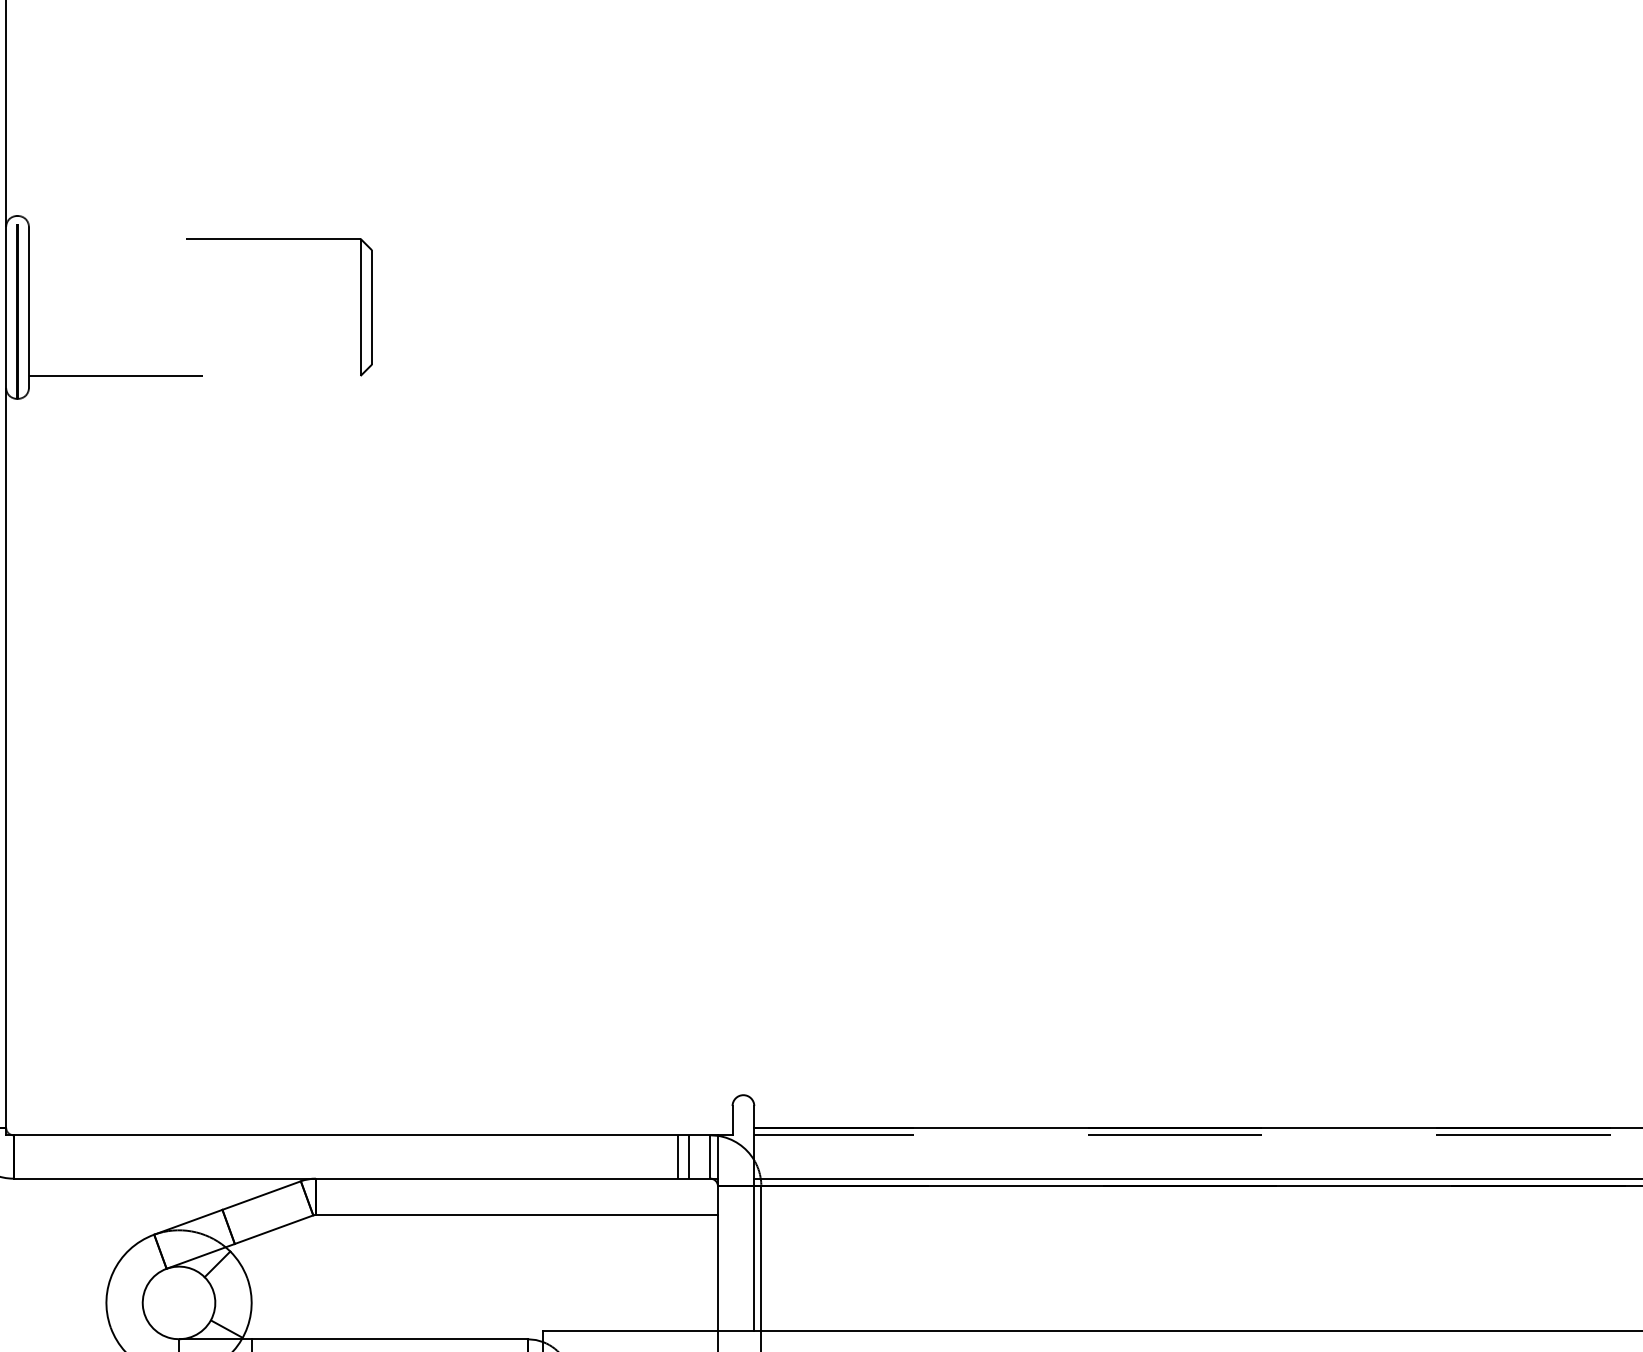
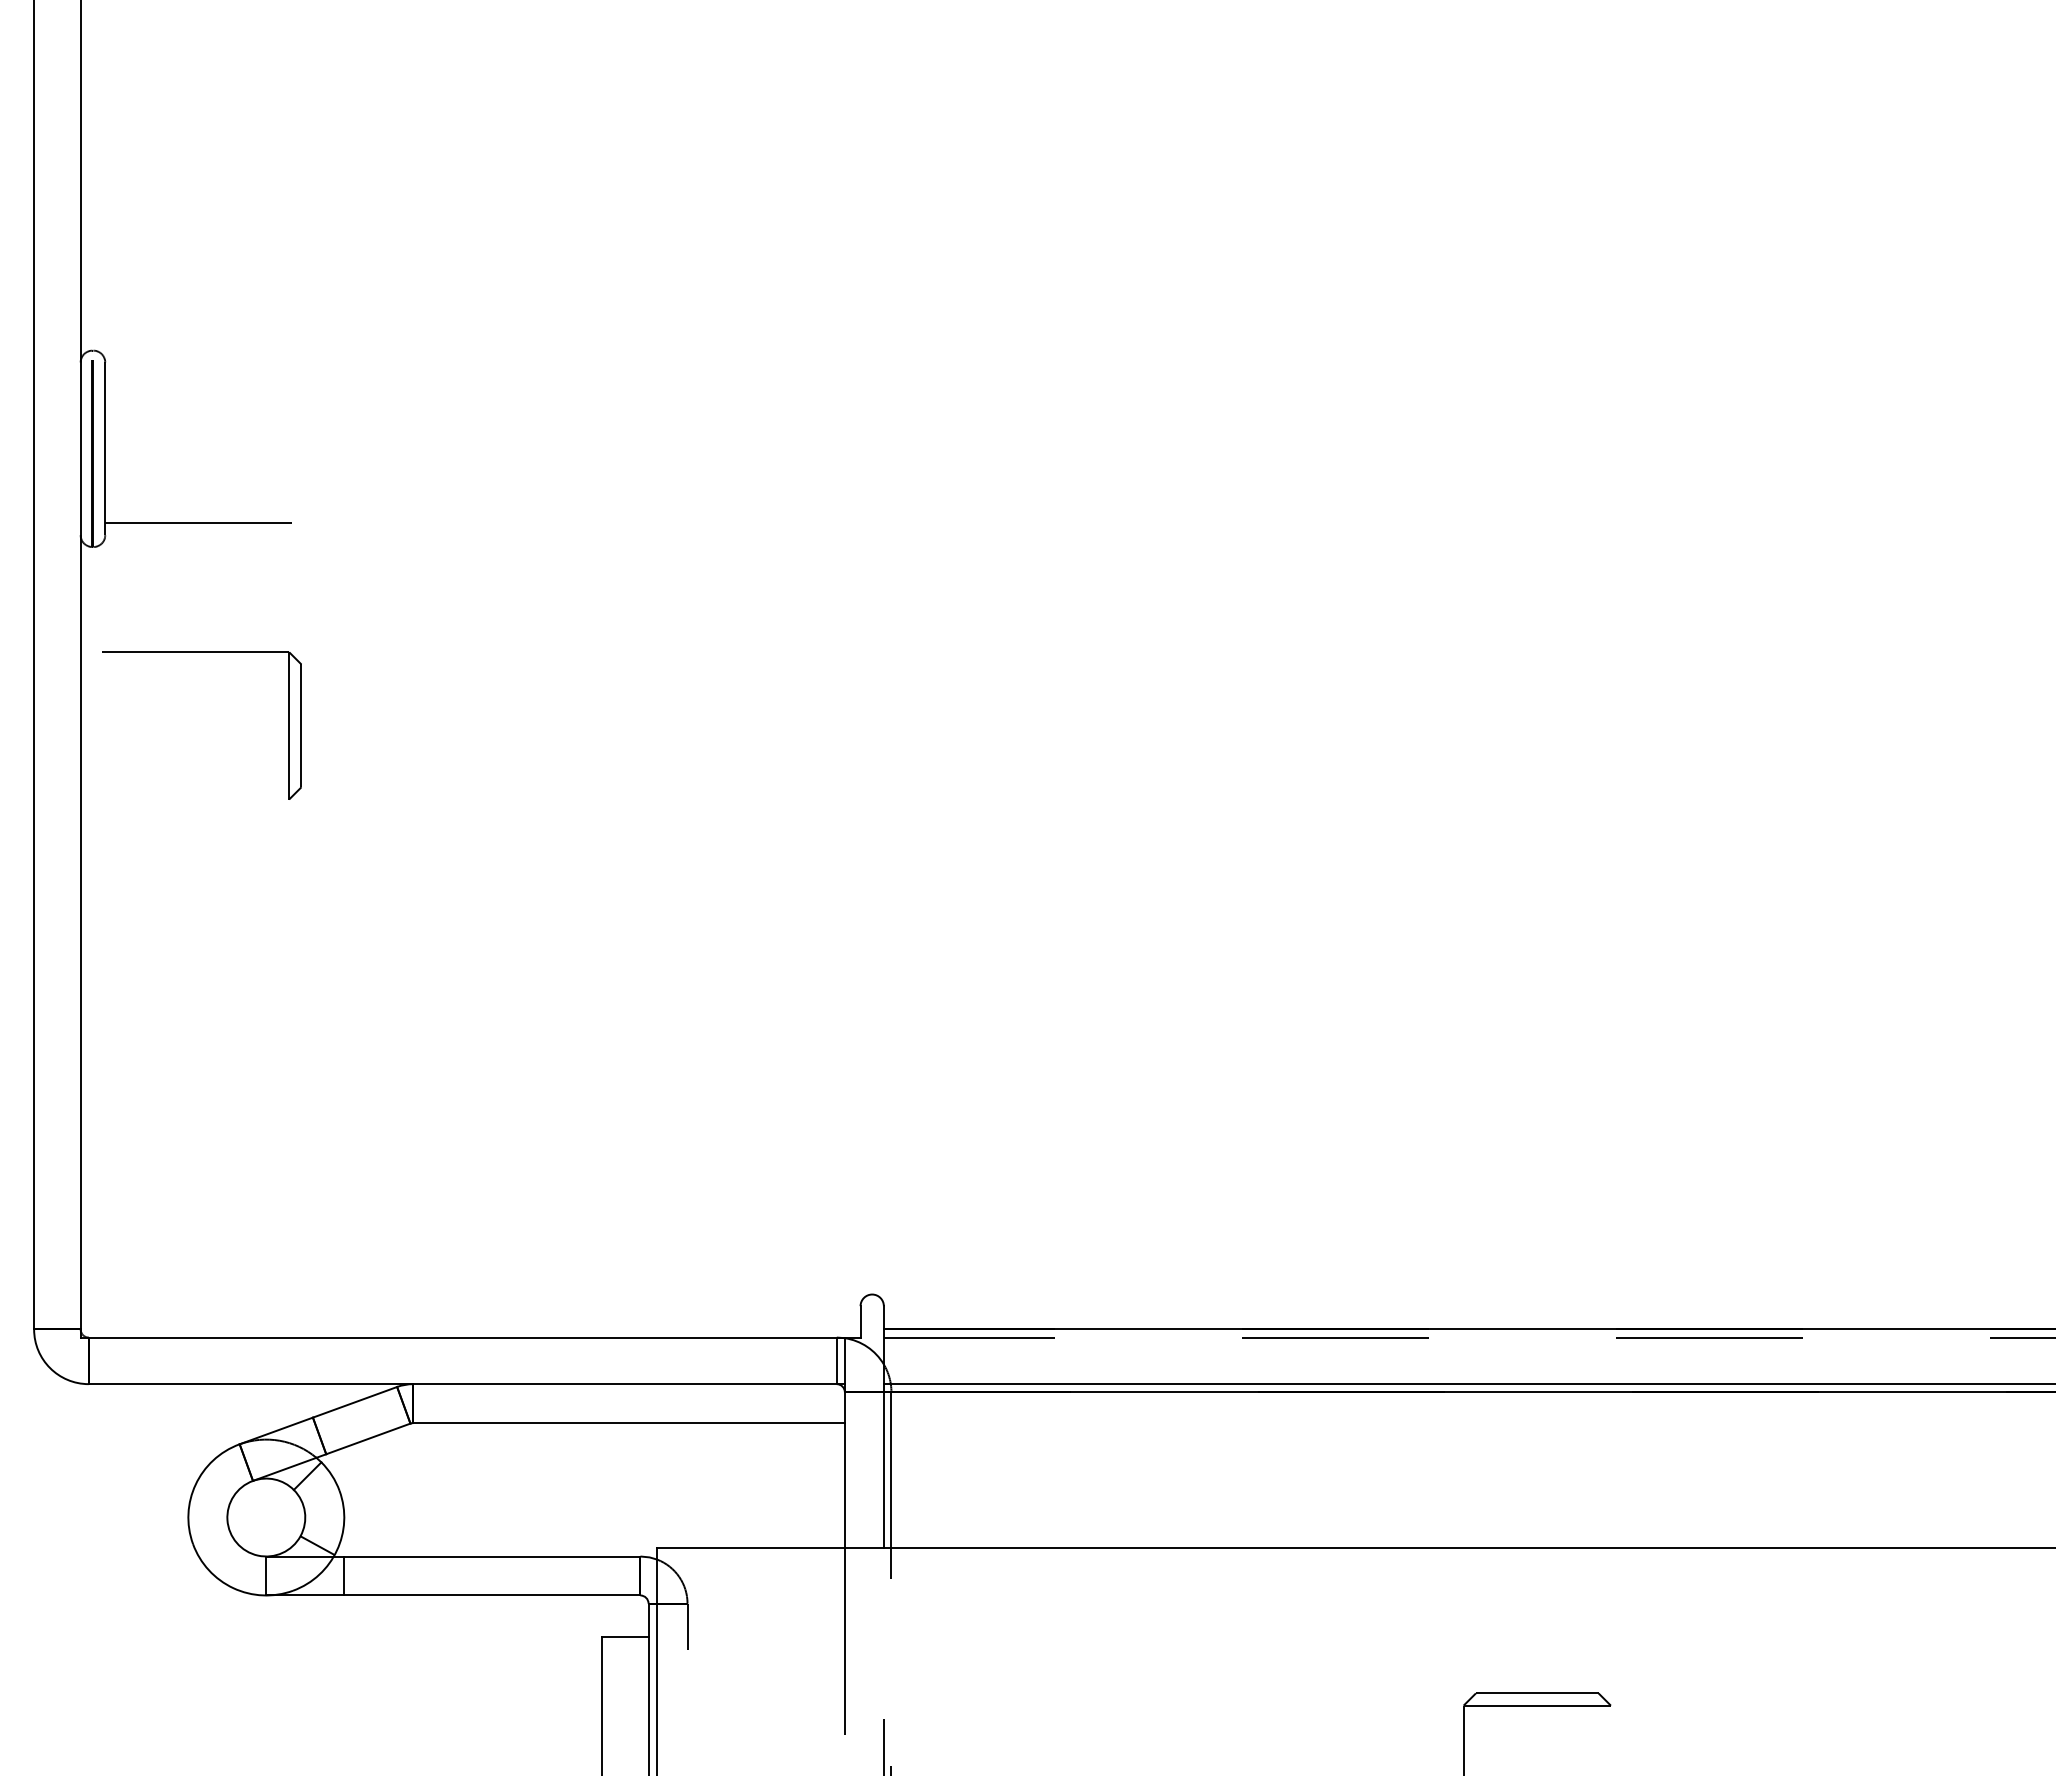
part: (278, 239) -> (201, 652), moved
line: (677, 1156) -> (801, 1360), removed
line: (688, 1156) -> (813, 1360), removed

